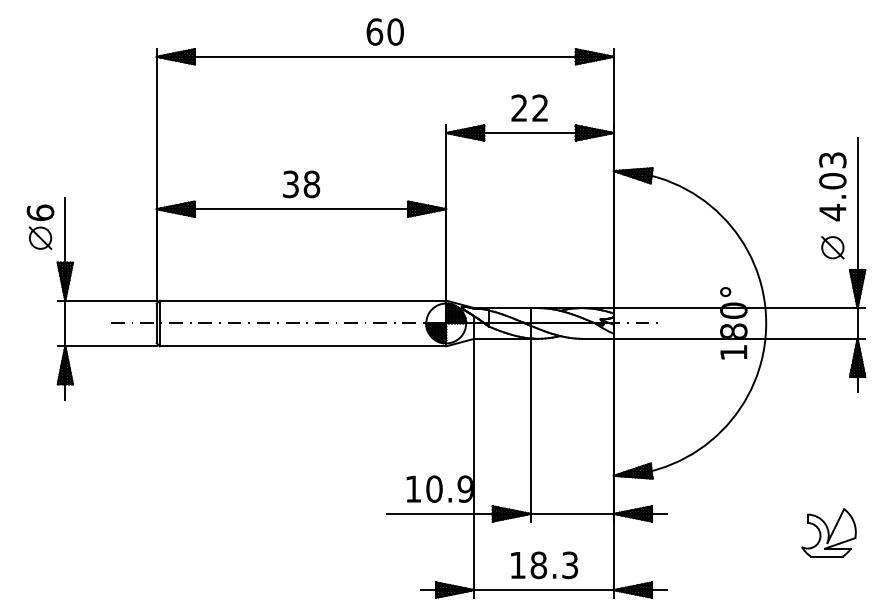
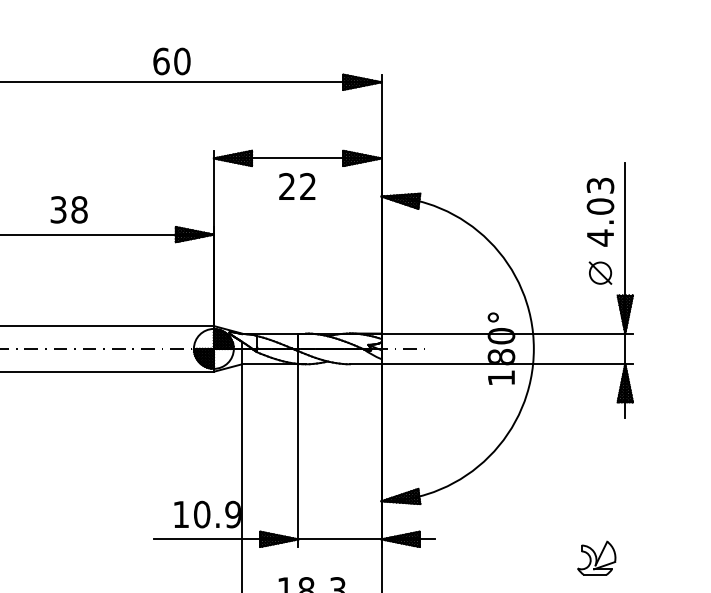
text: (384, 31) -> (171, 60), moved
text: (529, 107) -> (297, 185), moved
part: (828, 532) -> (596, 557), size x0.7

